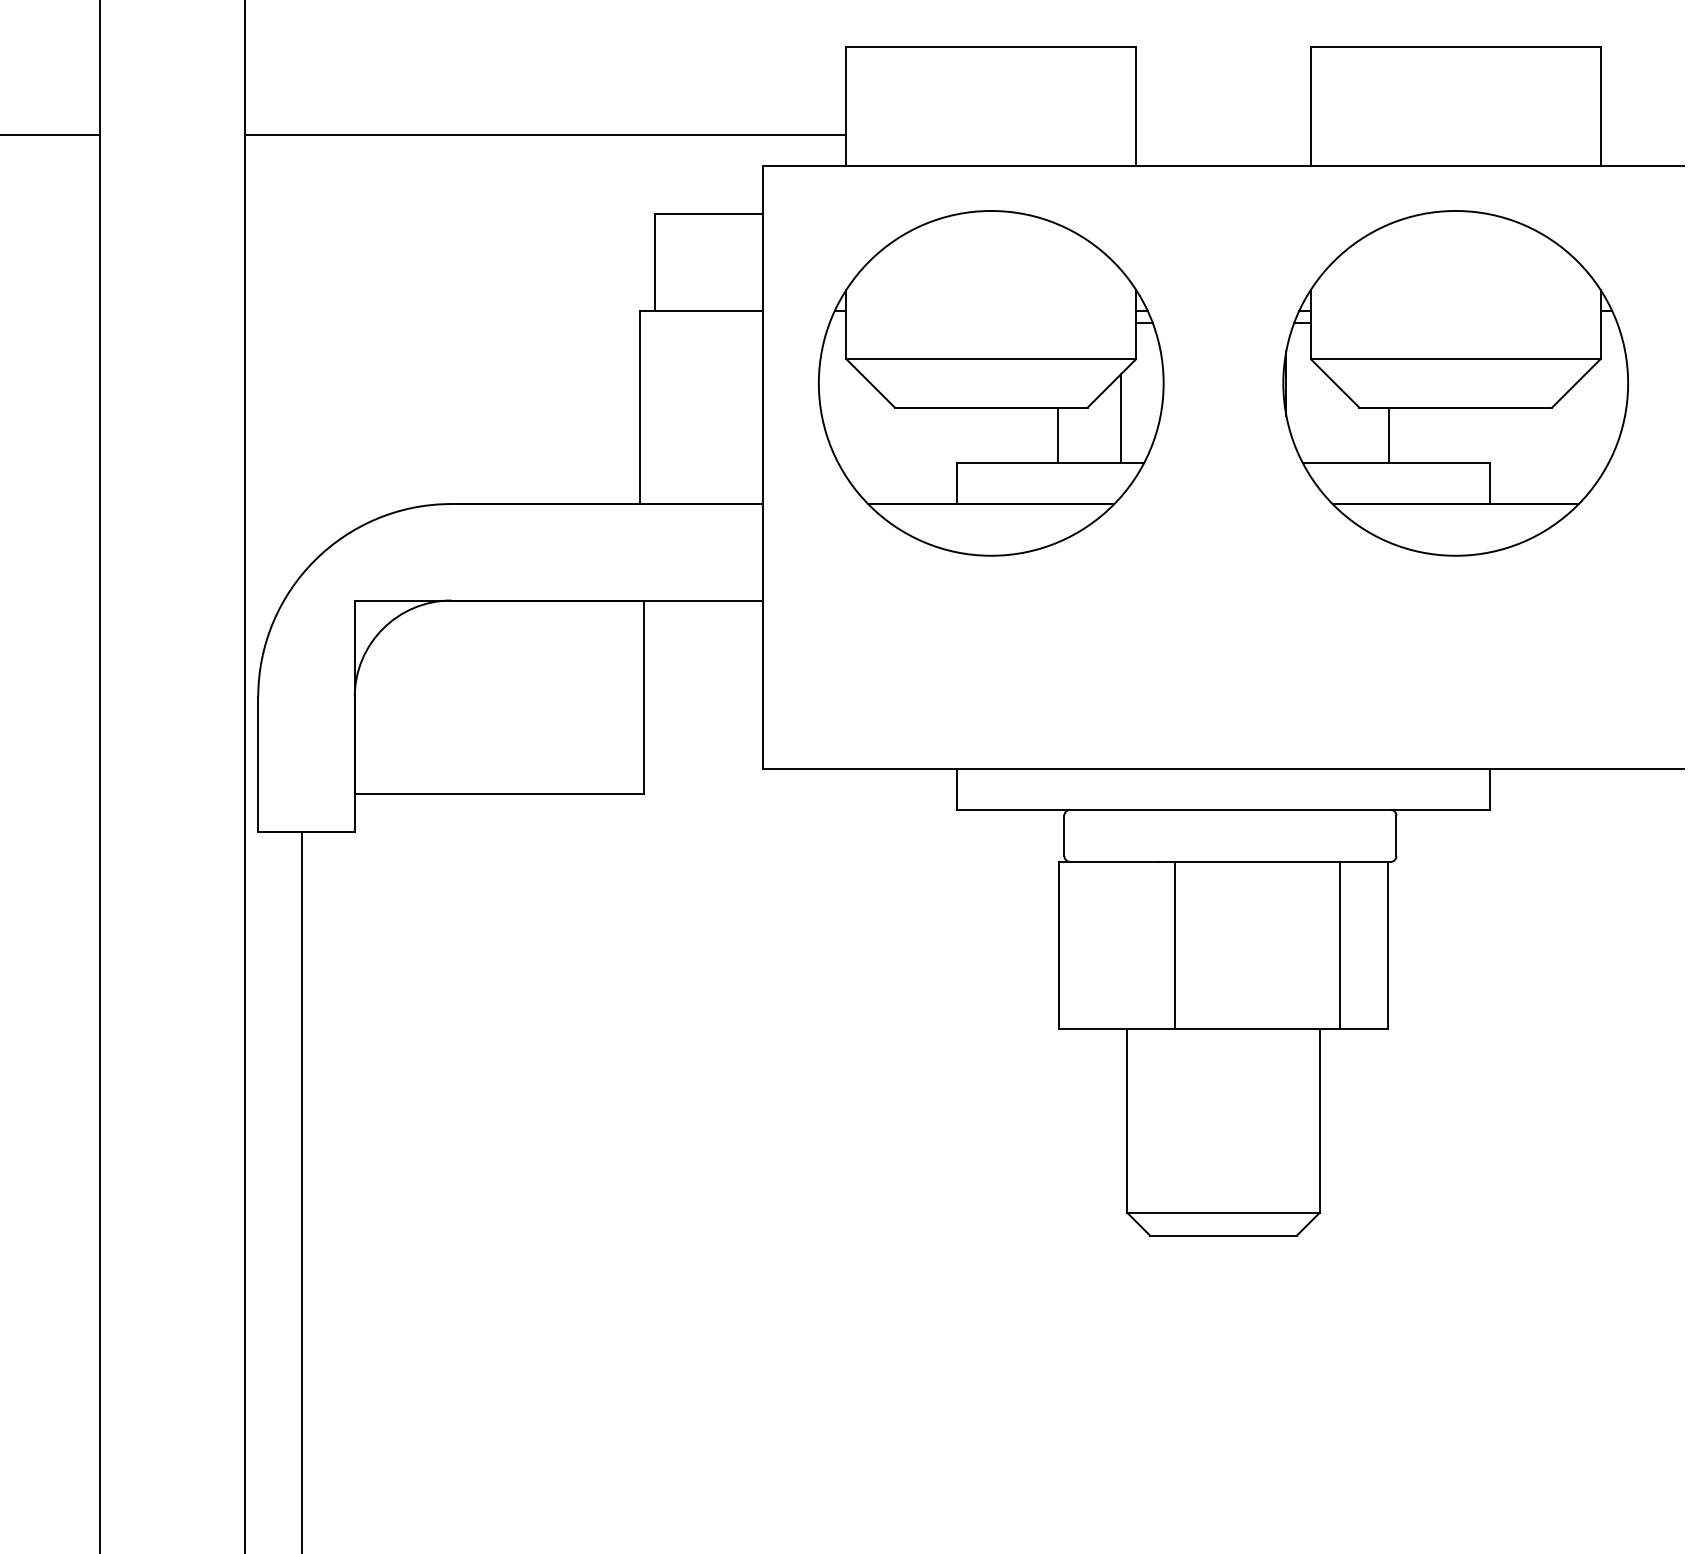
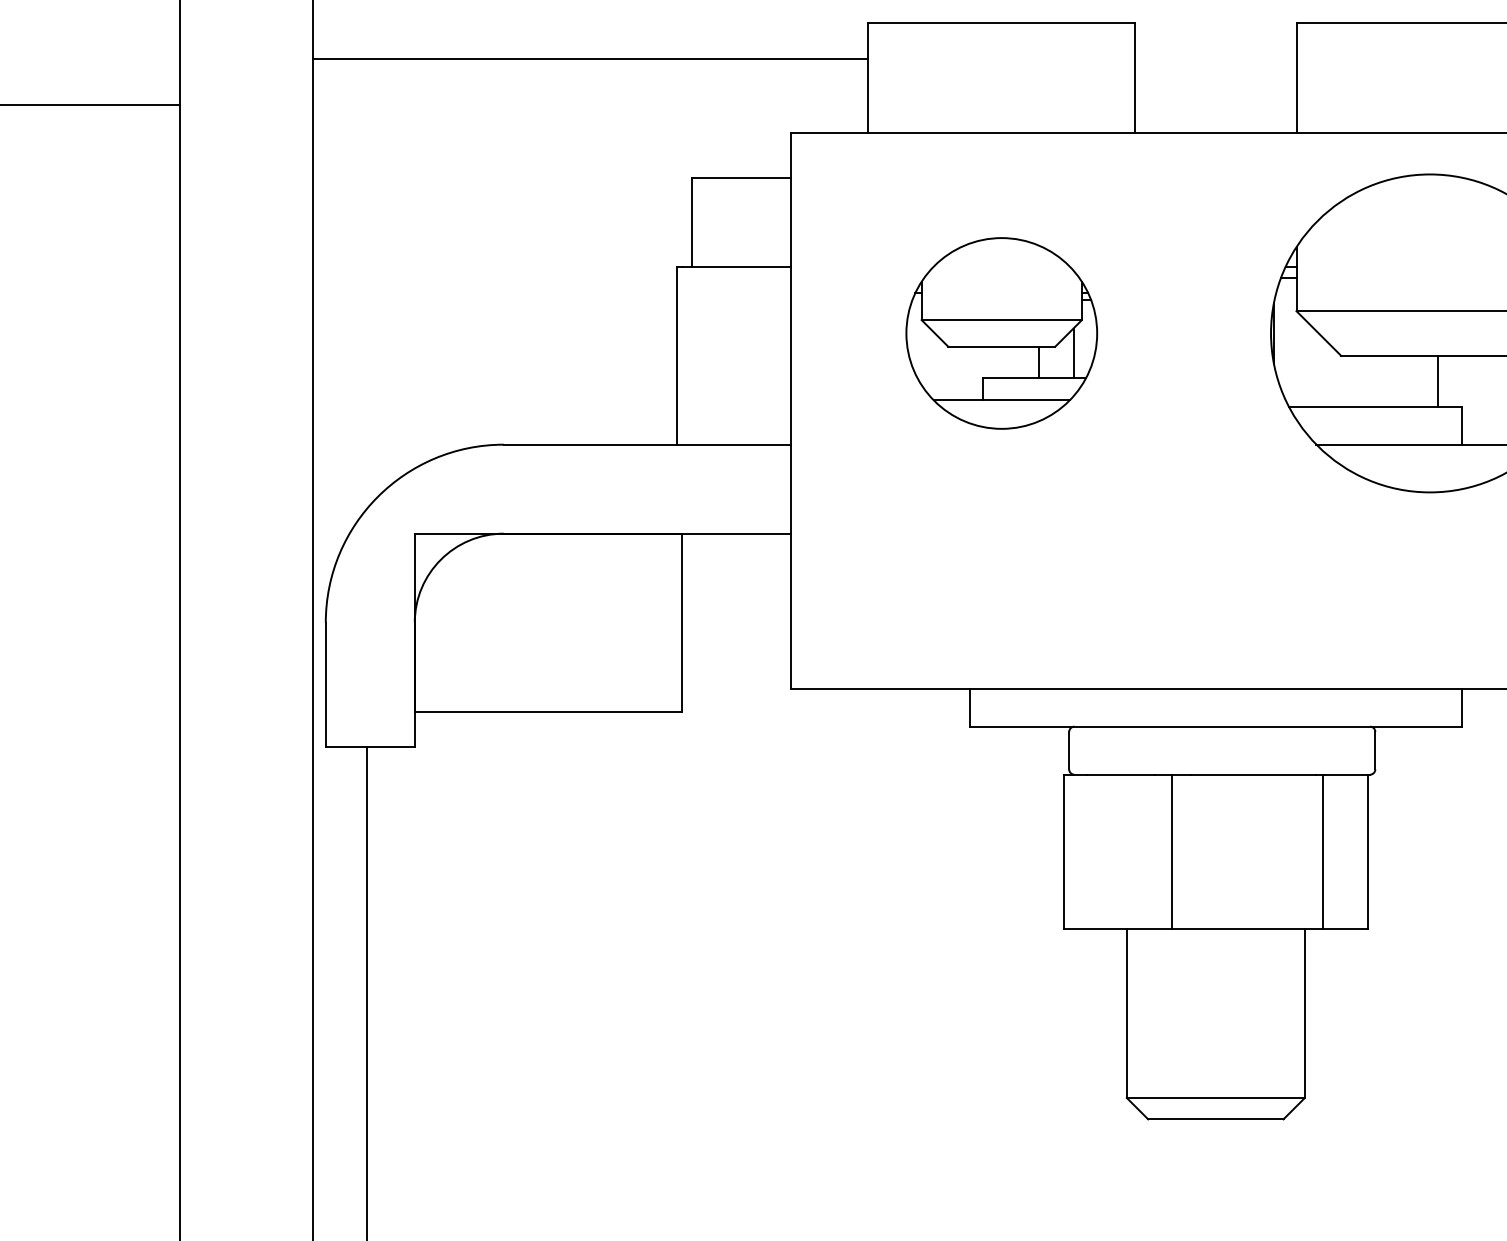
line: (545, 135) -> (590, 58), moved
part: (991, 383) -> (1001, 333), size x0.6
line: (1389, 435) -> (1438, 381), moved

